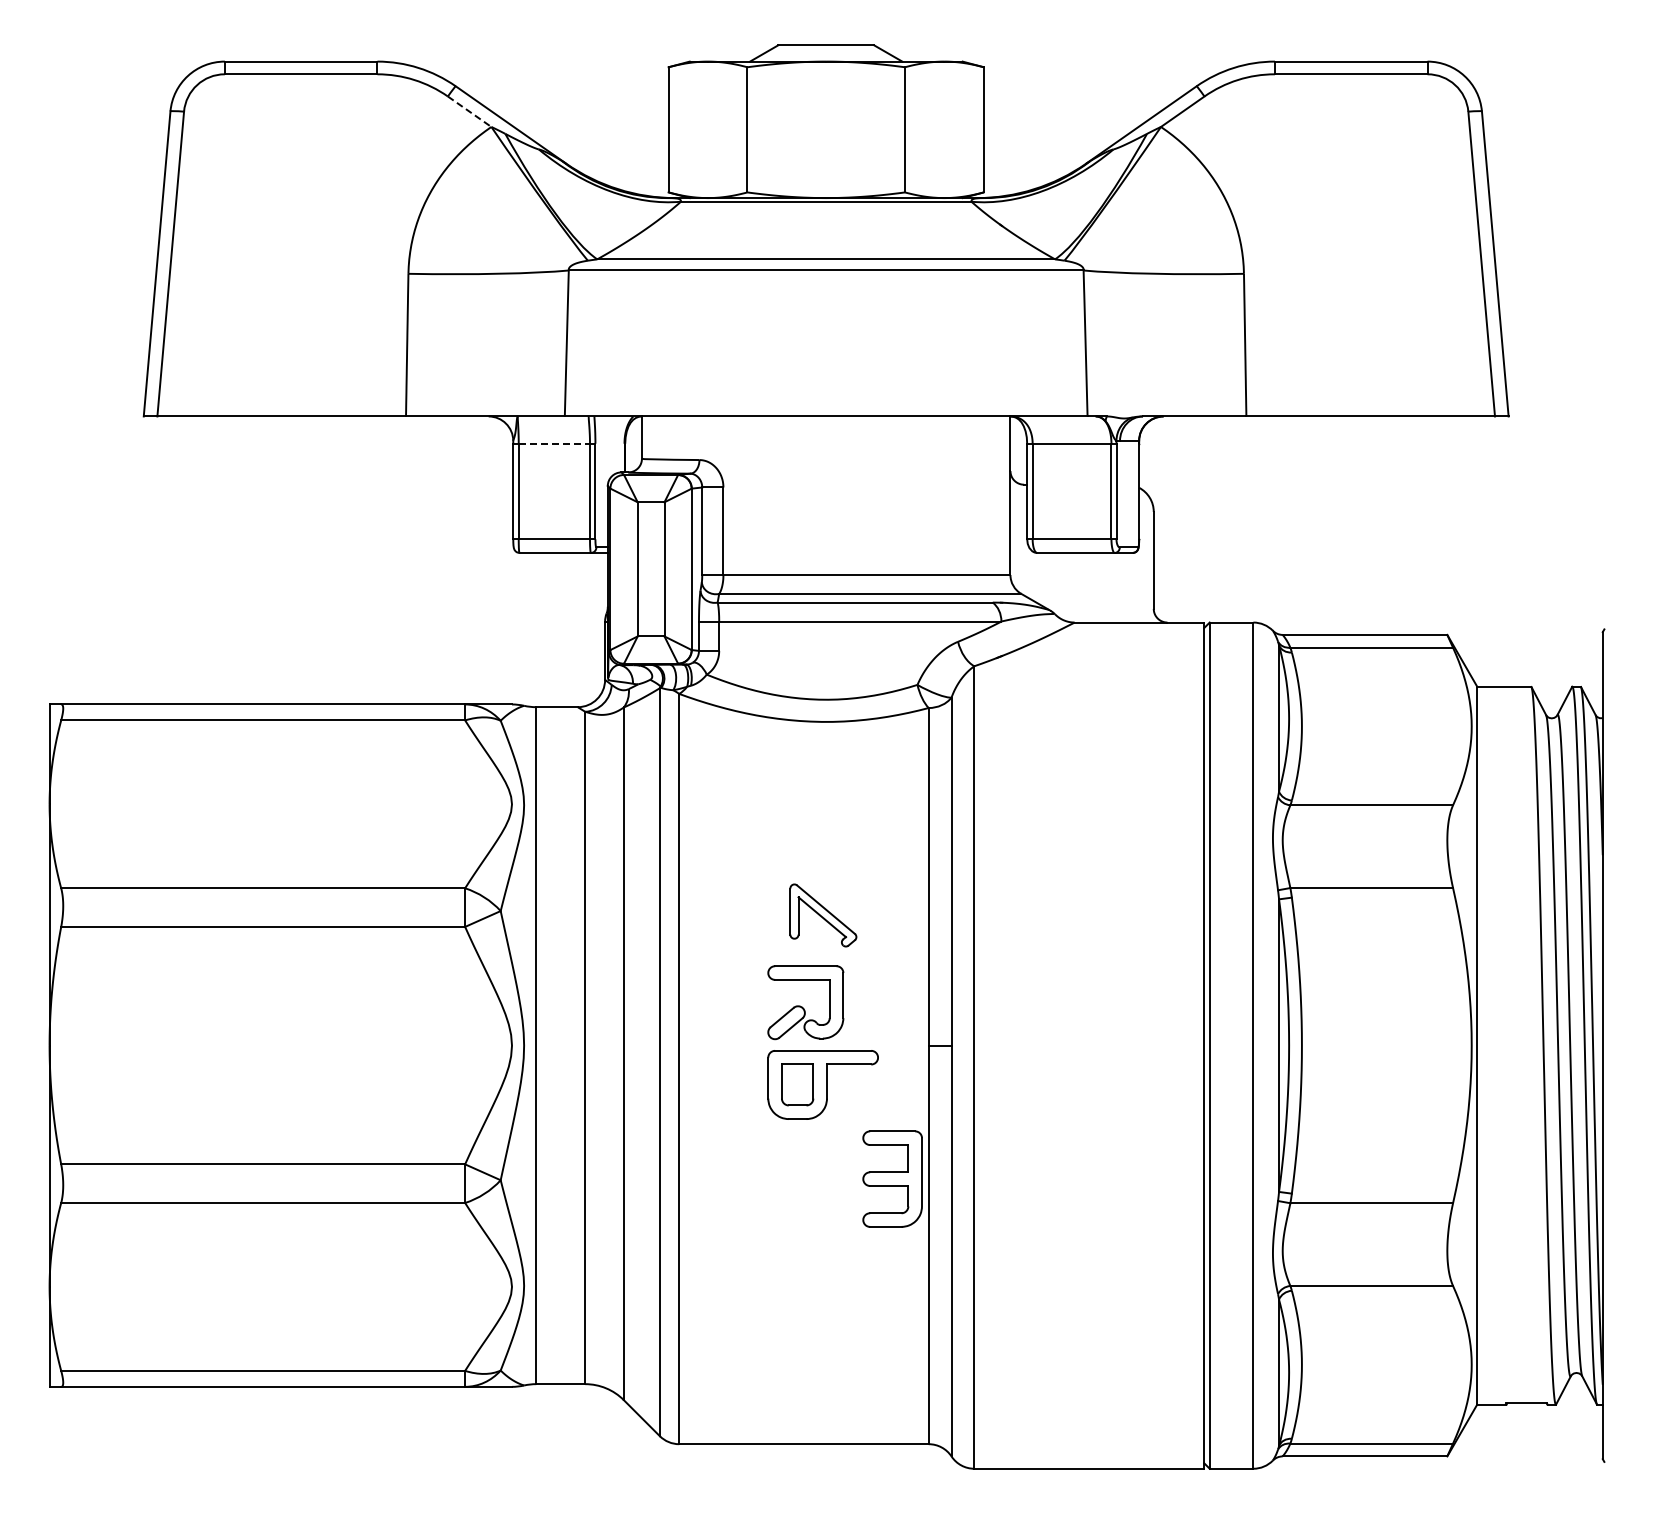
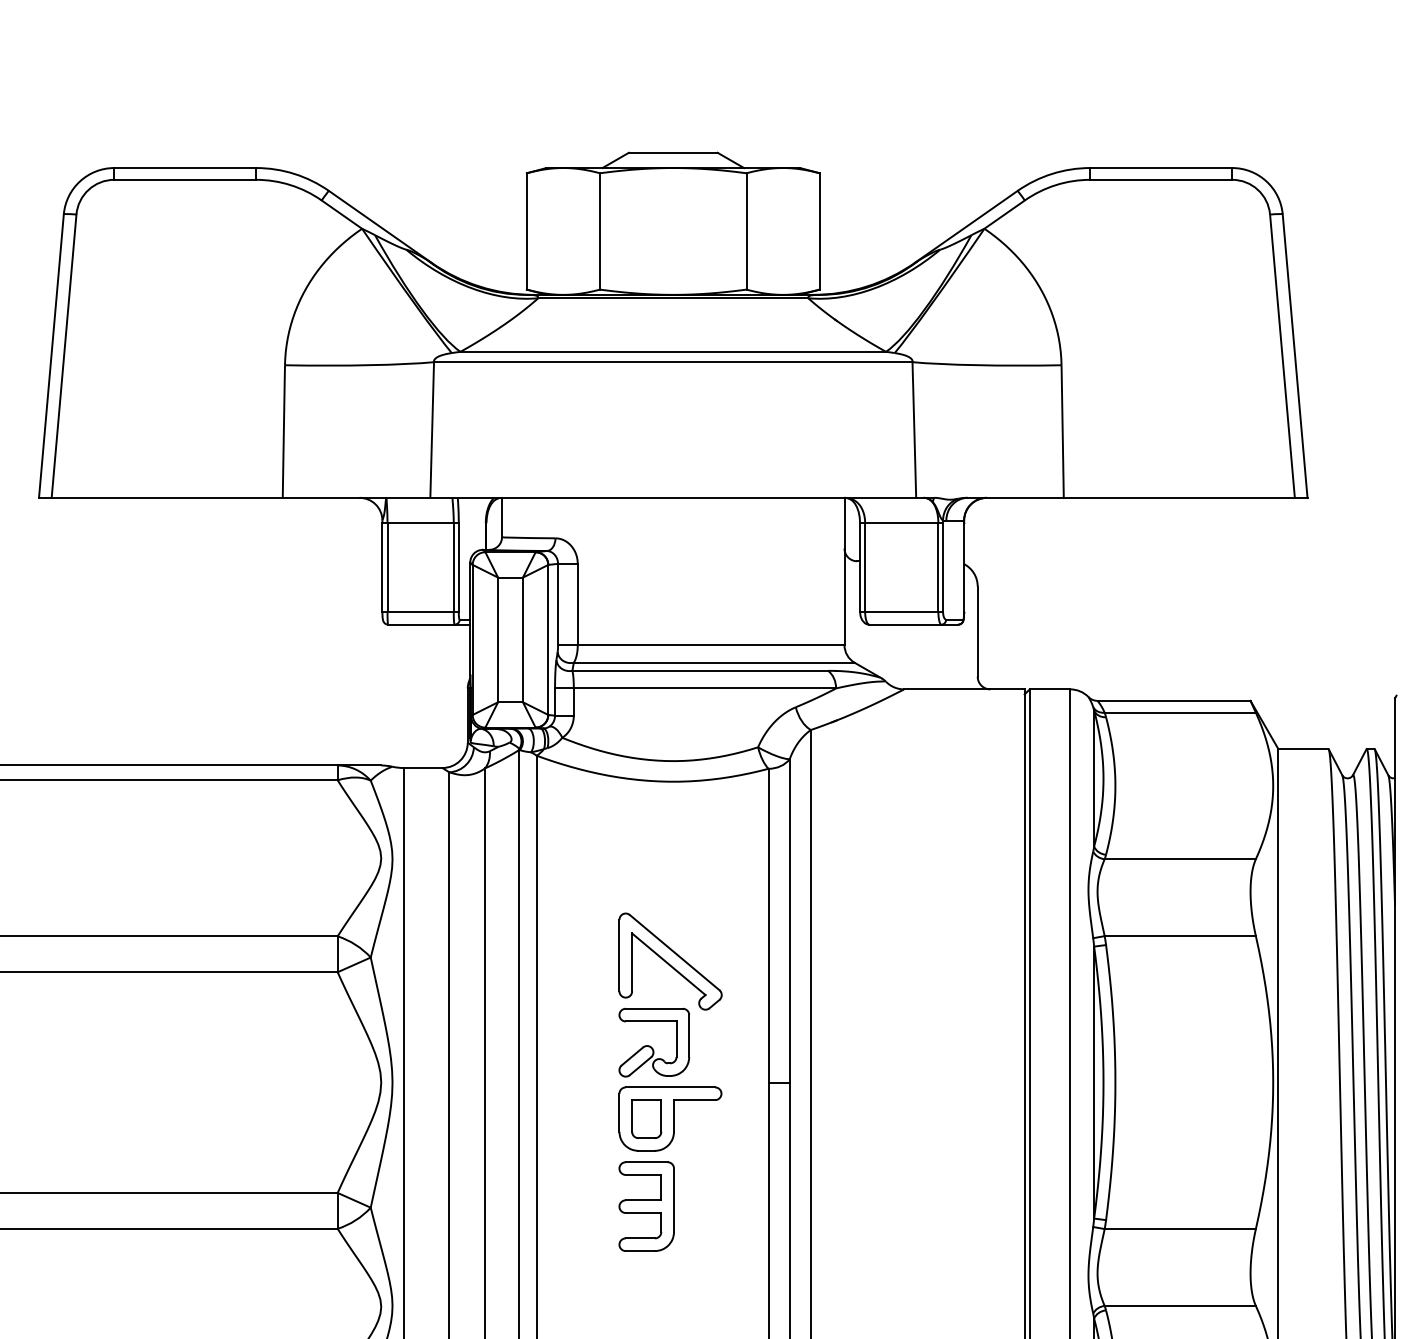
line: (469, 111) -> (341, 214), dashed -> solid
line: (554, 443) -> (420, 522), dashed -> solid
part: (823, 915) -> (670, 961), size x1.67
part: (892, 1178) -> (646, 1206), moved

